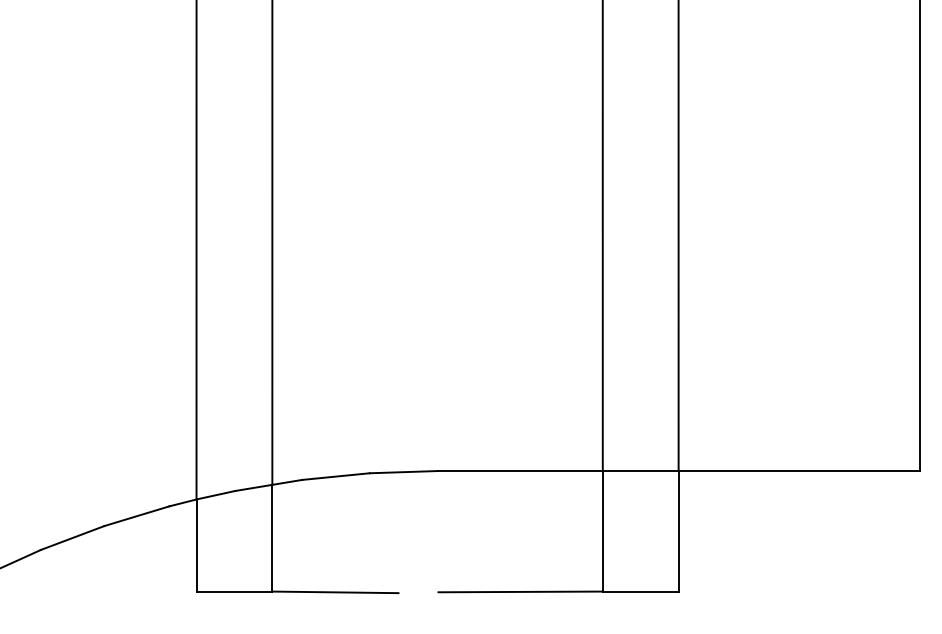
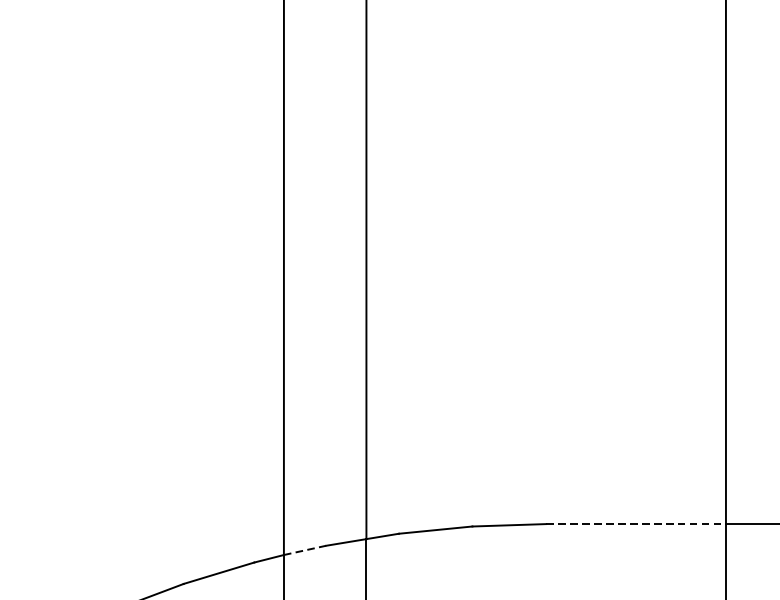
line: (520, 471) -> (636, 524), solid -> dashed
line: (215, 495) -> (304, 550), solid -> dashed

